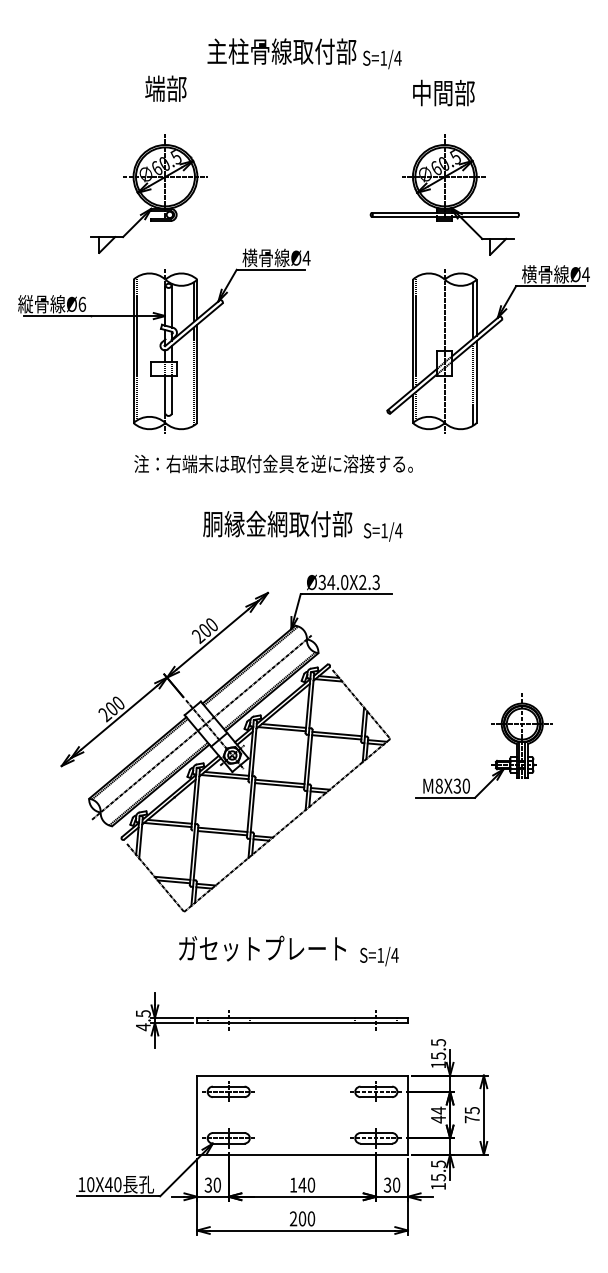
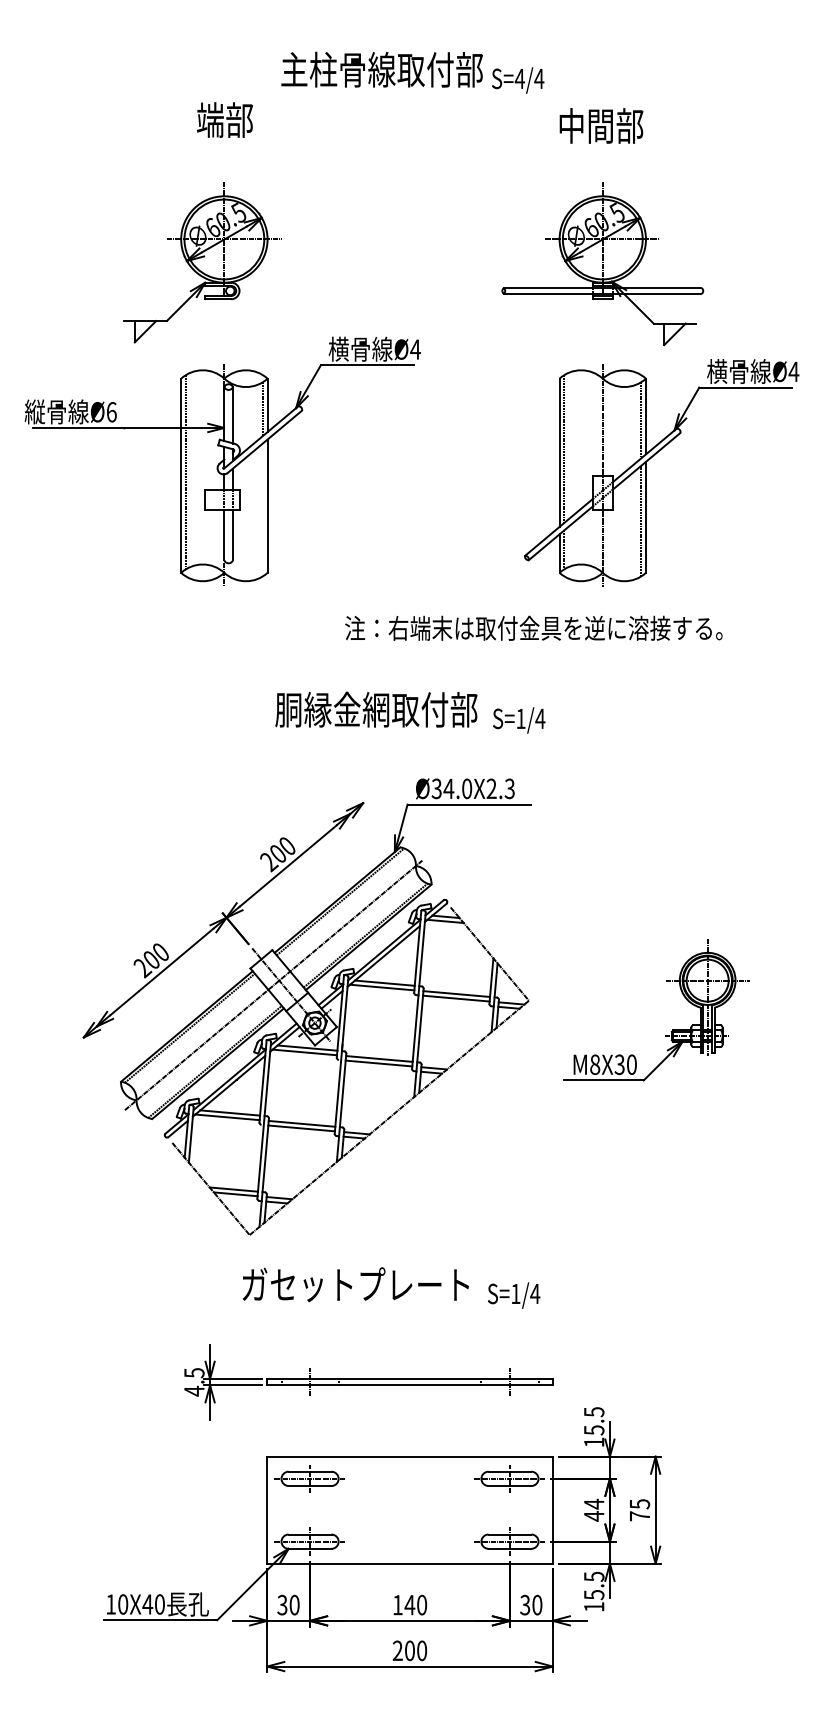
text: (383, 58) -> (519, 78), S=1/4 -> S=4/4
line: (194, 376) -> (263, 509), removed
text: (273, 463) -> (533, 627), moved

